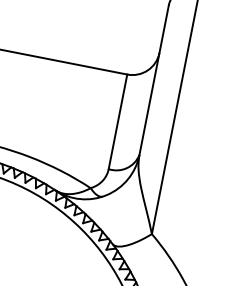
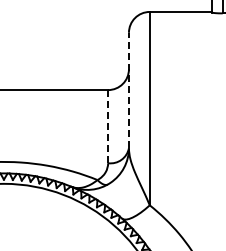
line: (153, 80) -> (128, 90), solid -> dashed
line: (118, 121) -> (108, 126), solid -> dashed

